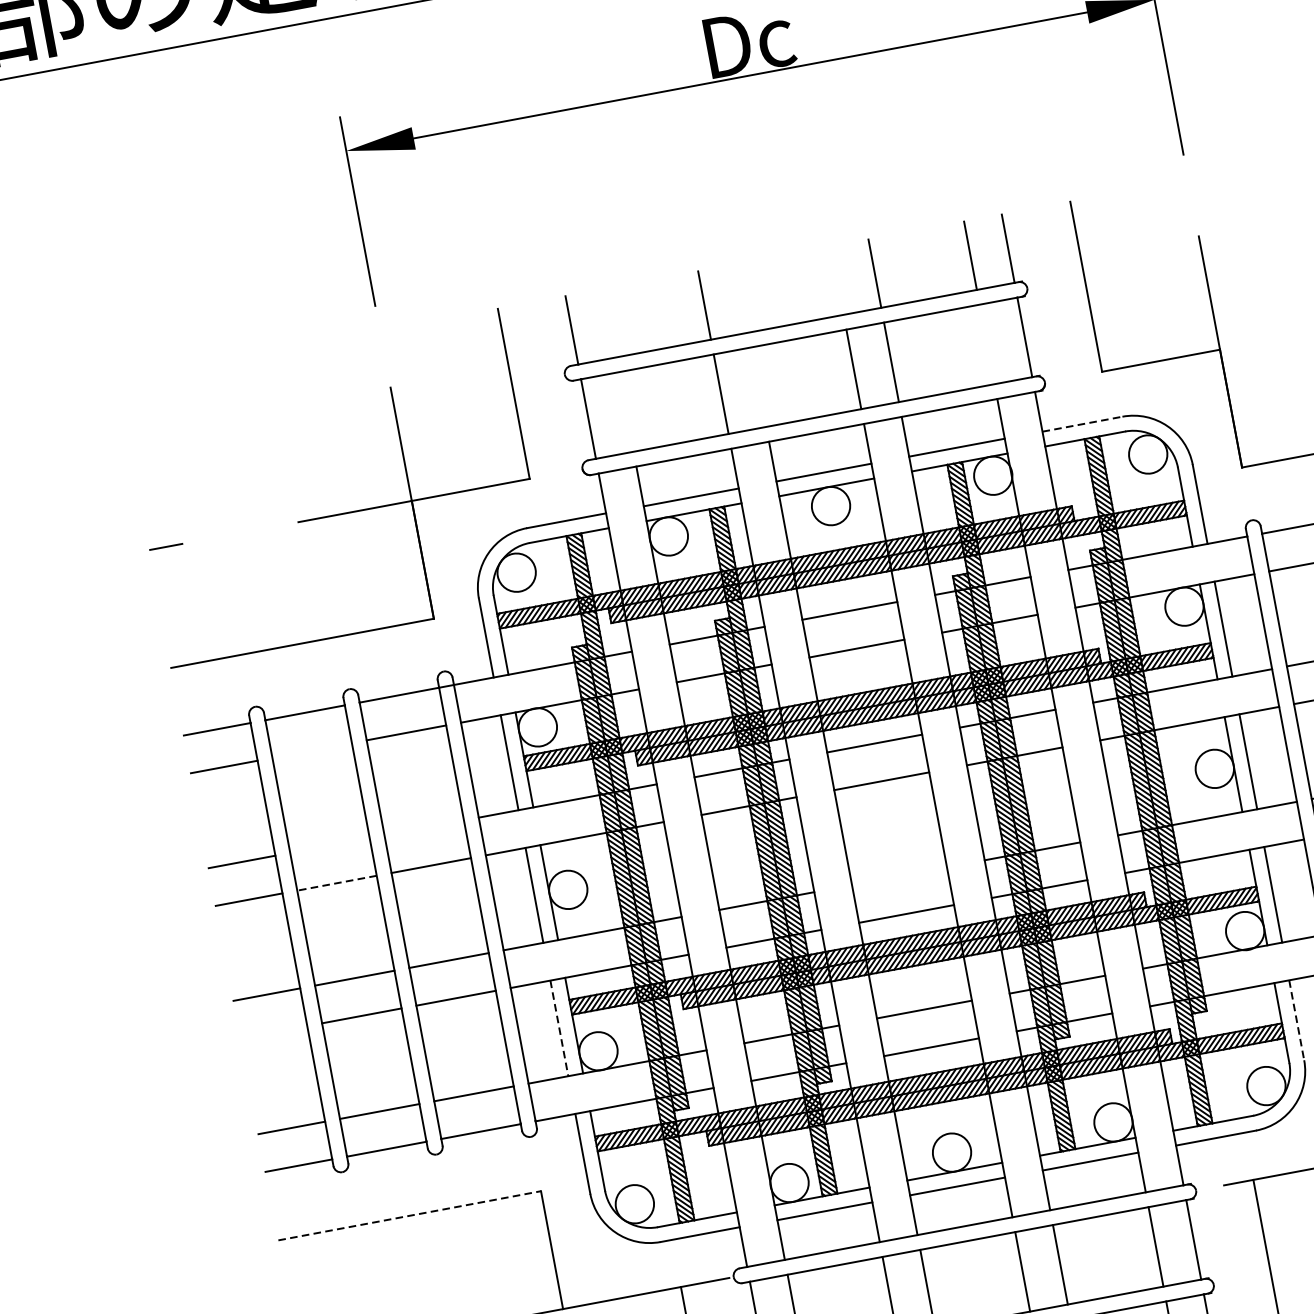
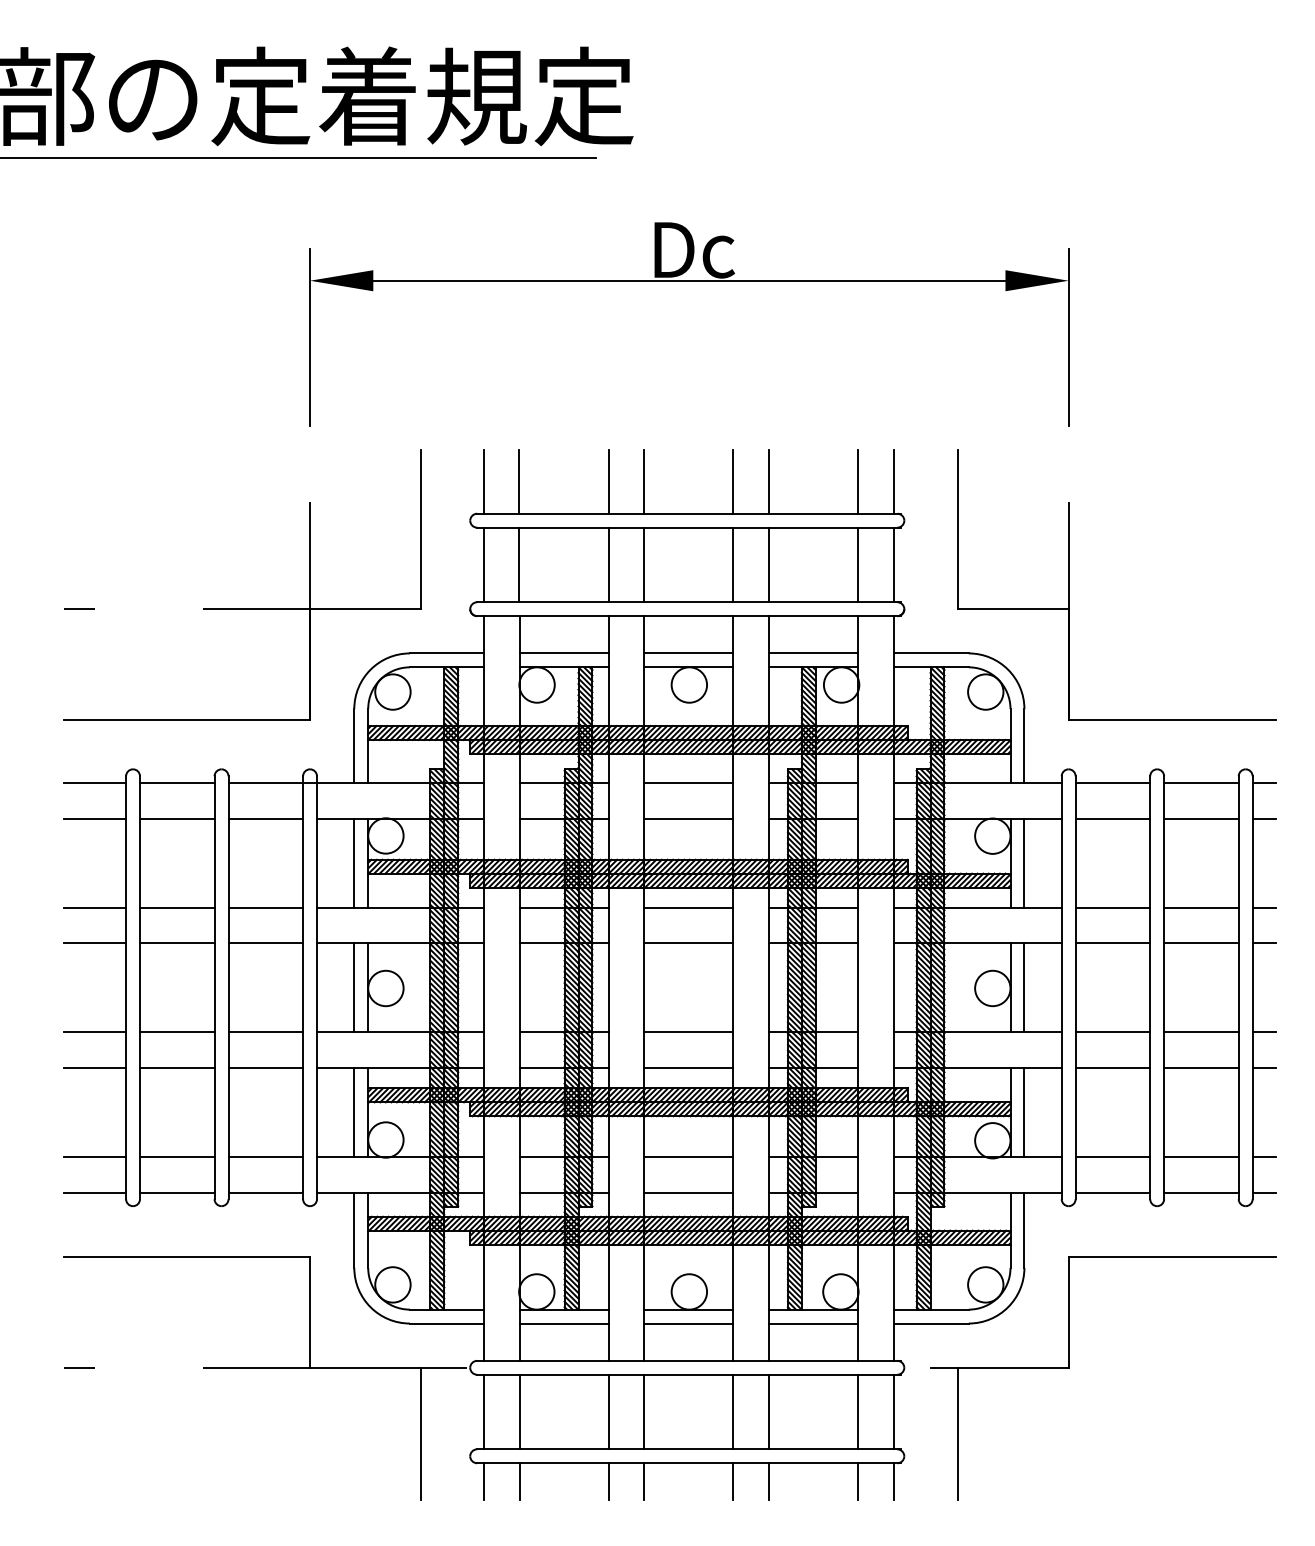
line: (837, 280) -> (733, 481), added
line: (742, 298) -> (644, 481), added
line: (609, 323) -> (519, 481), added
line: (987, 343) -> (858, 564), added
line: (759, 386) -> (644, 564), added
line: (626, 411) -> (519, 564), added
line: (1082, 424) -> (931, 653), dashed -> solid
line: (312, 750) -> (177, 818), added
line: (423, 827) -> (265, 907), added
line: (330, 845) -> (177, 907), added
line: (899, 876) -> (688, 1032), added
line: (336, 883) -> (176, 943), dashed -> solid
line: (1296, 1020) -> (1024, 1230), dashed -> solid
line: (559, 1028) -> (354, 1112), dashed -> solid
line: (273, 1032) -> (94, 1067), added
line: (410, 1216) -> (187, 1257), dashed -> solid

